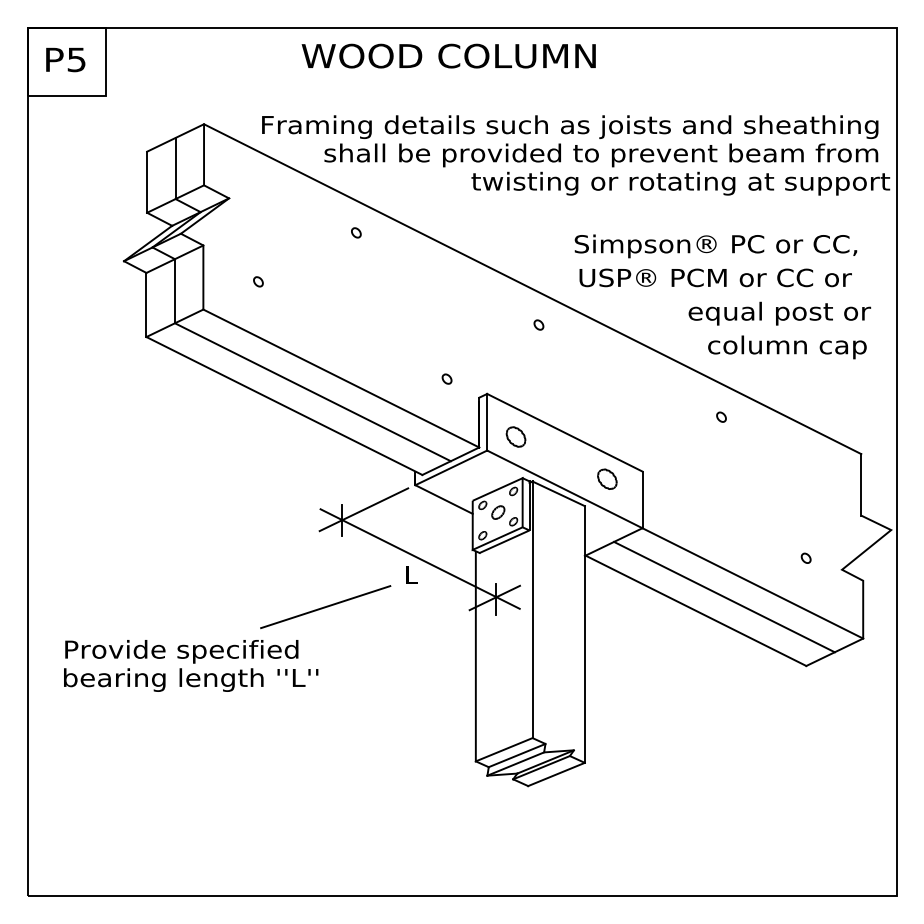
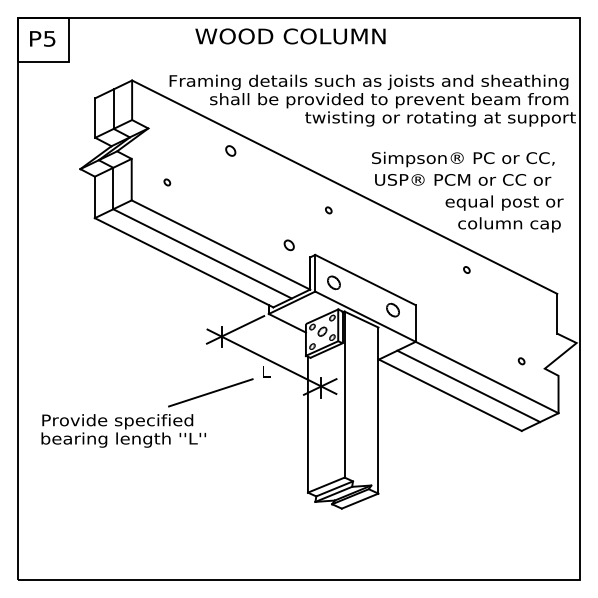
part: (356, 232) -> (230, 150), size x1.6
part: (538, 325) -> (328, 210), moved
part: (447, 379) -> (289, 245), size x1.6

